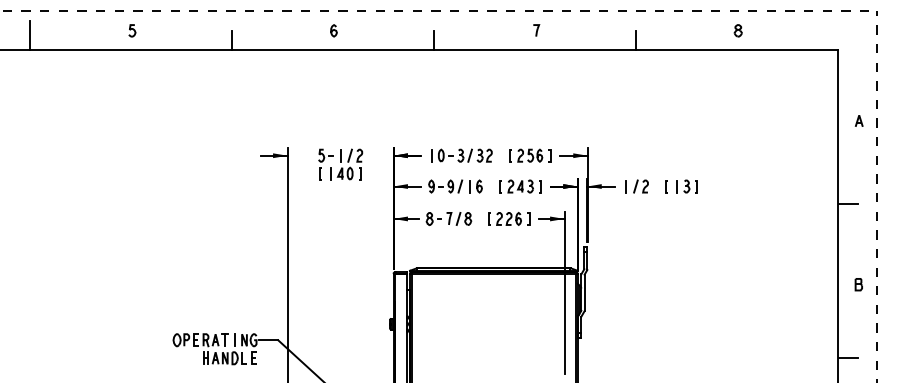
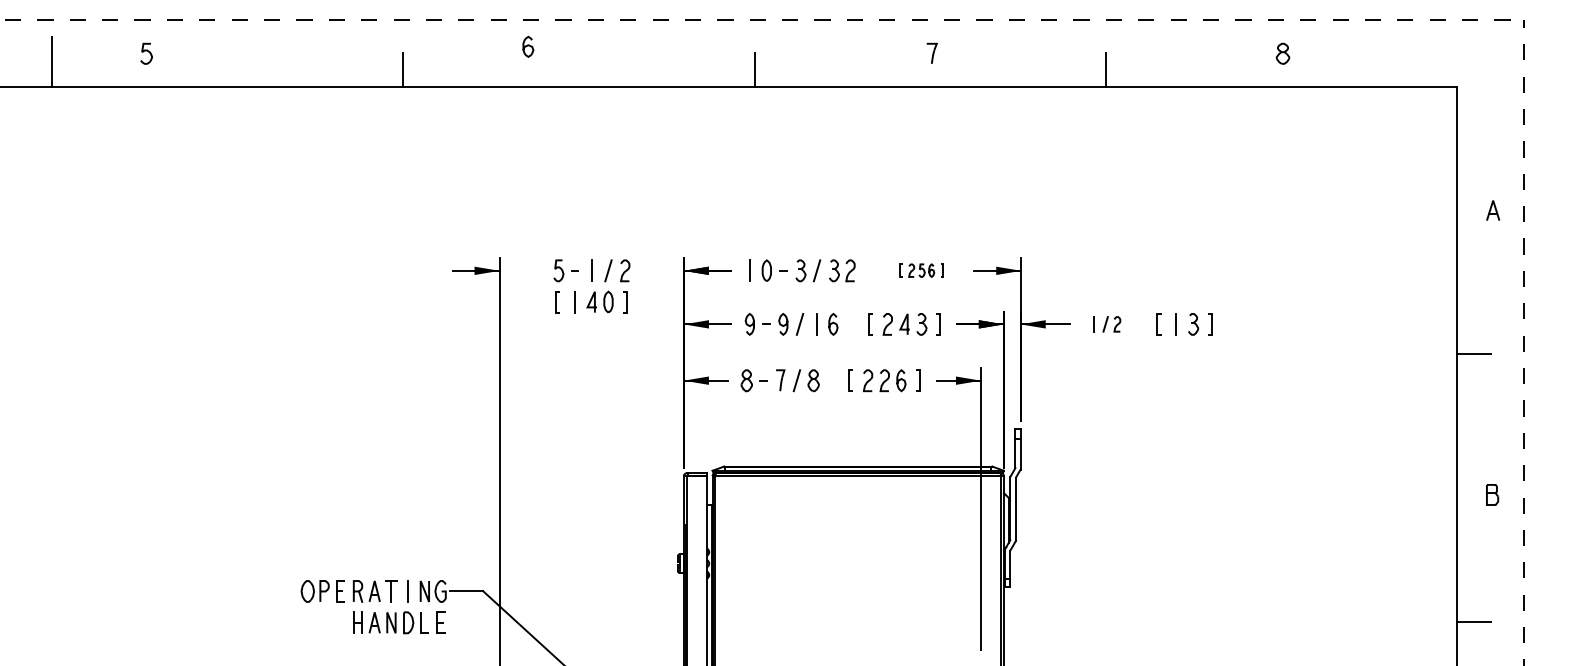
curve: (132, 29) -> (146, 51), moved
curve: (333, 30) -> (527, 46), moved
part: (530, 155) -> (921, 270), size x0.6
part: (636, 186) -> (1106, 324), size x0.7

